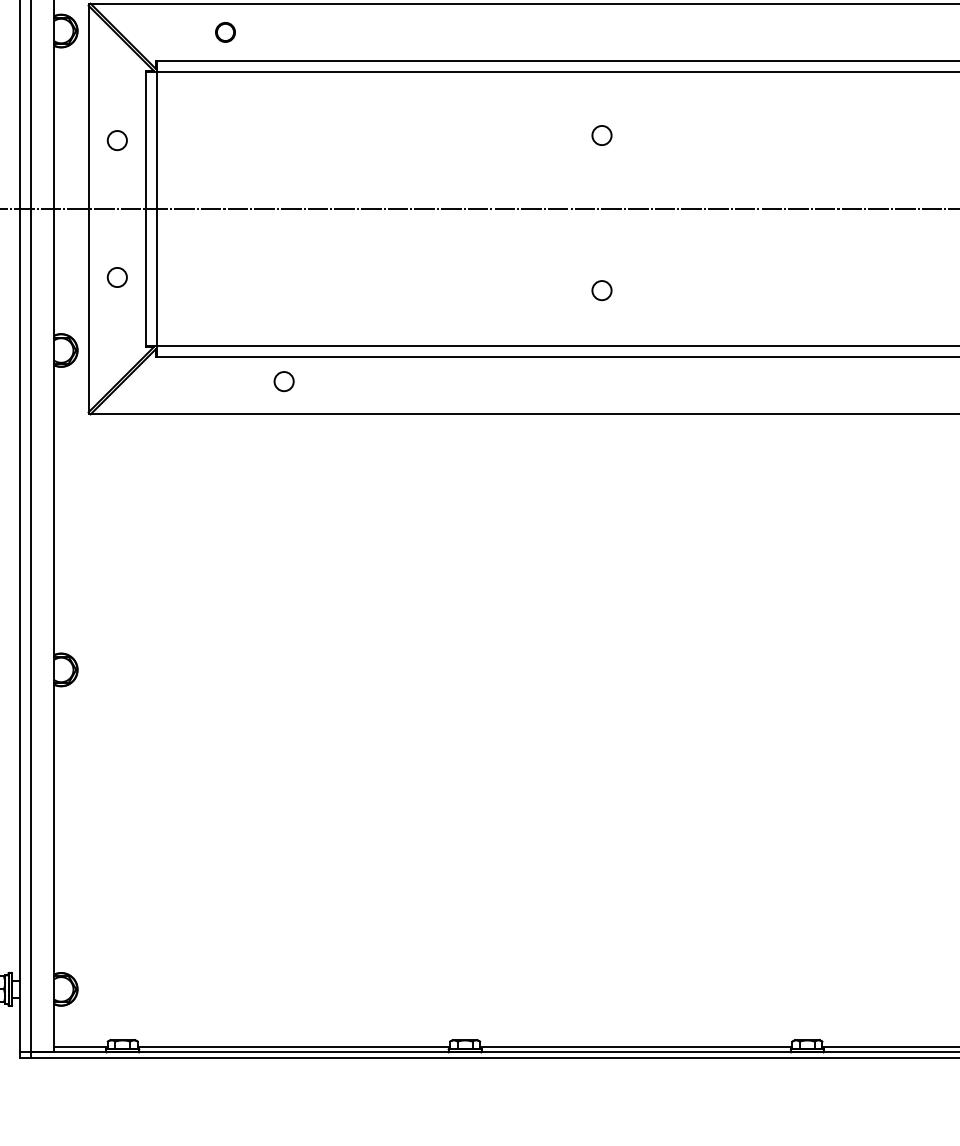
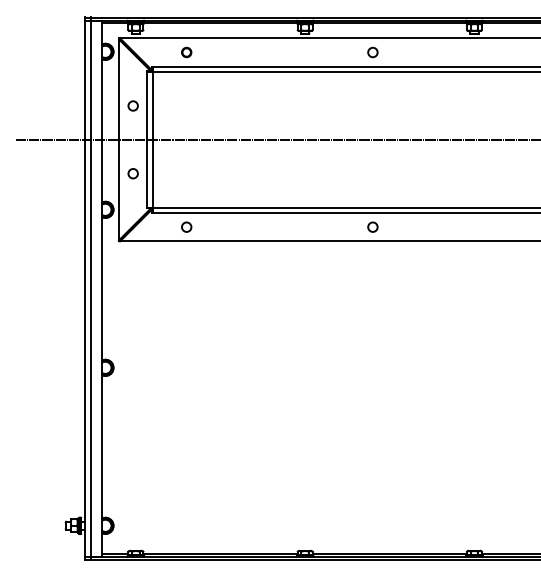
circle: (601, 135) -> (372, 52), moved
circle: (601, 289) -> (372, 226), moved
circle: (283, 380) -> (186, 226), moved

